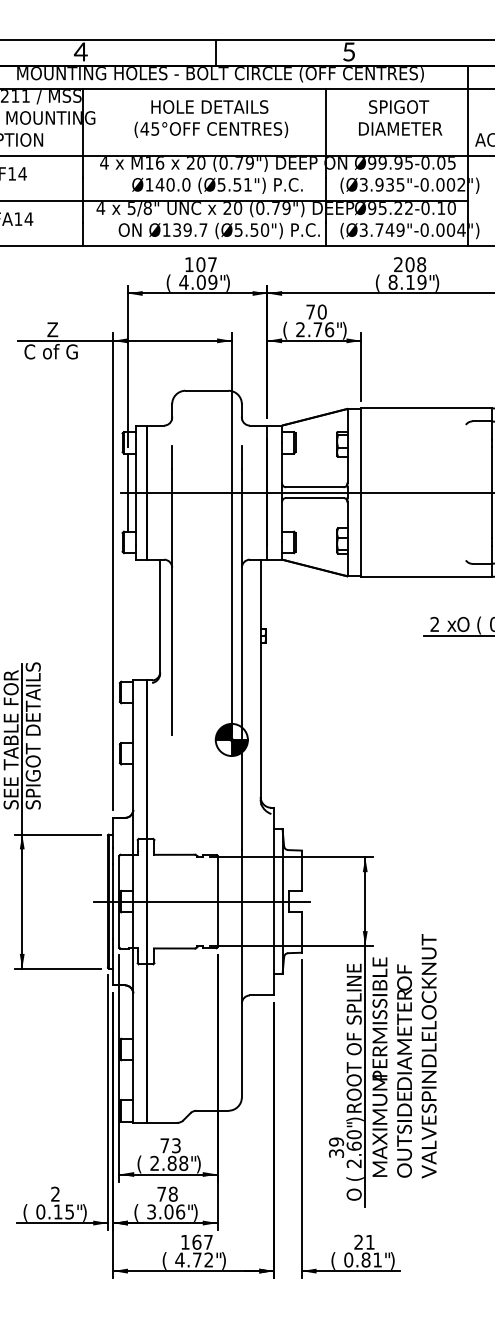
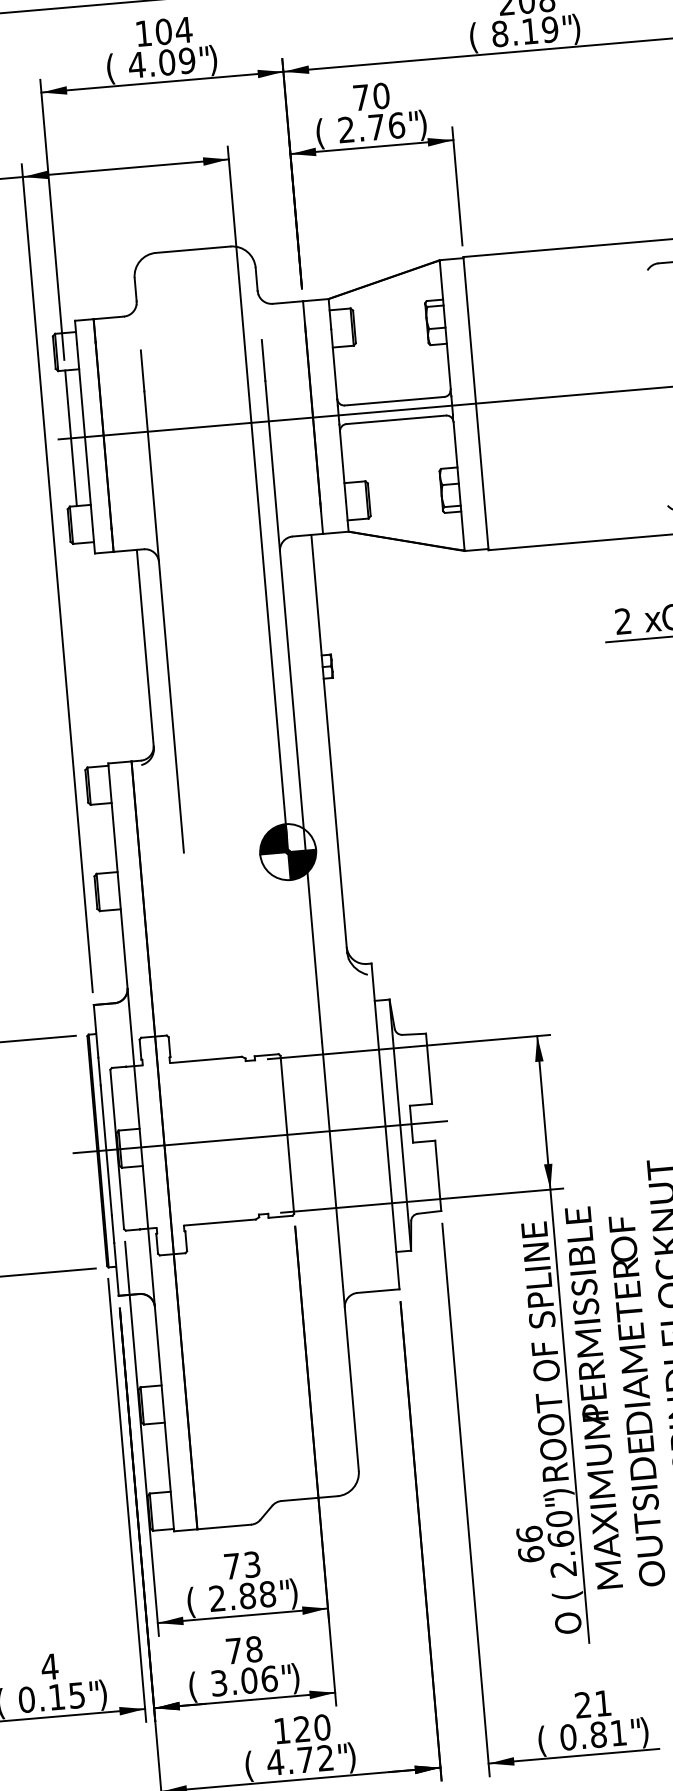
text: (212, 264) -> (183, 29), 107 -> 104
text: (336, 1147) -> (530, 1543), 39 -> 66
text: (55, 1193) -> (49, 1665), 2 -> 4
text: (202, 1241) -> (311, 1726), 167 -> 120

